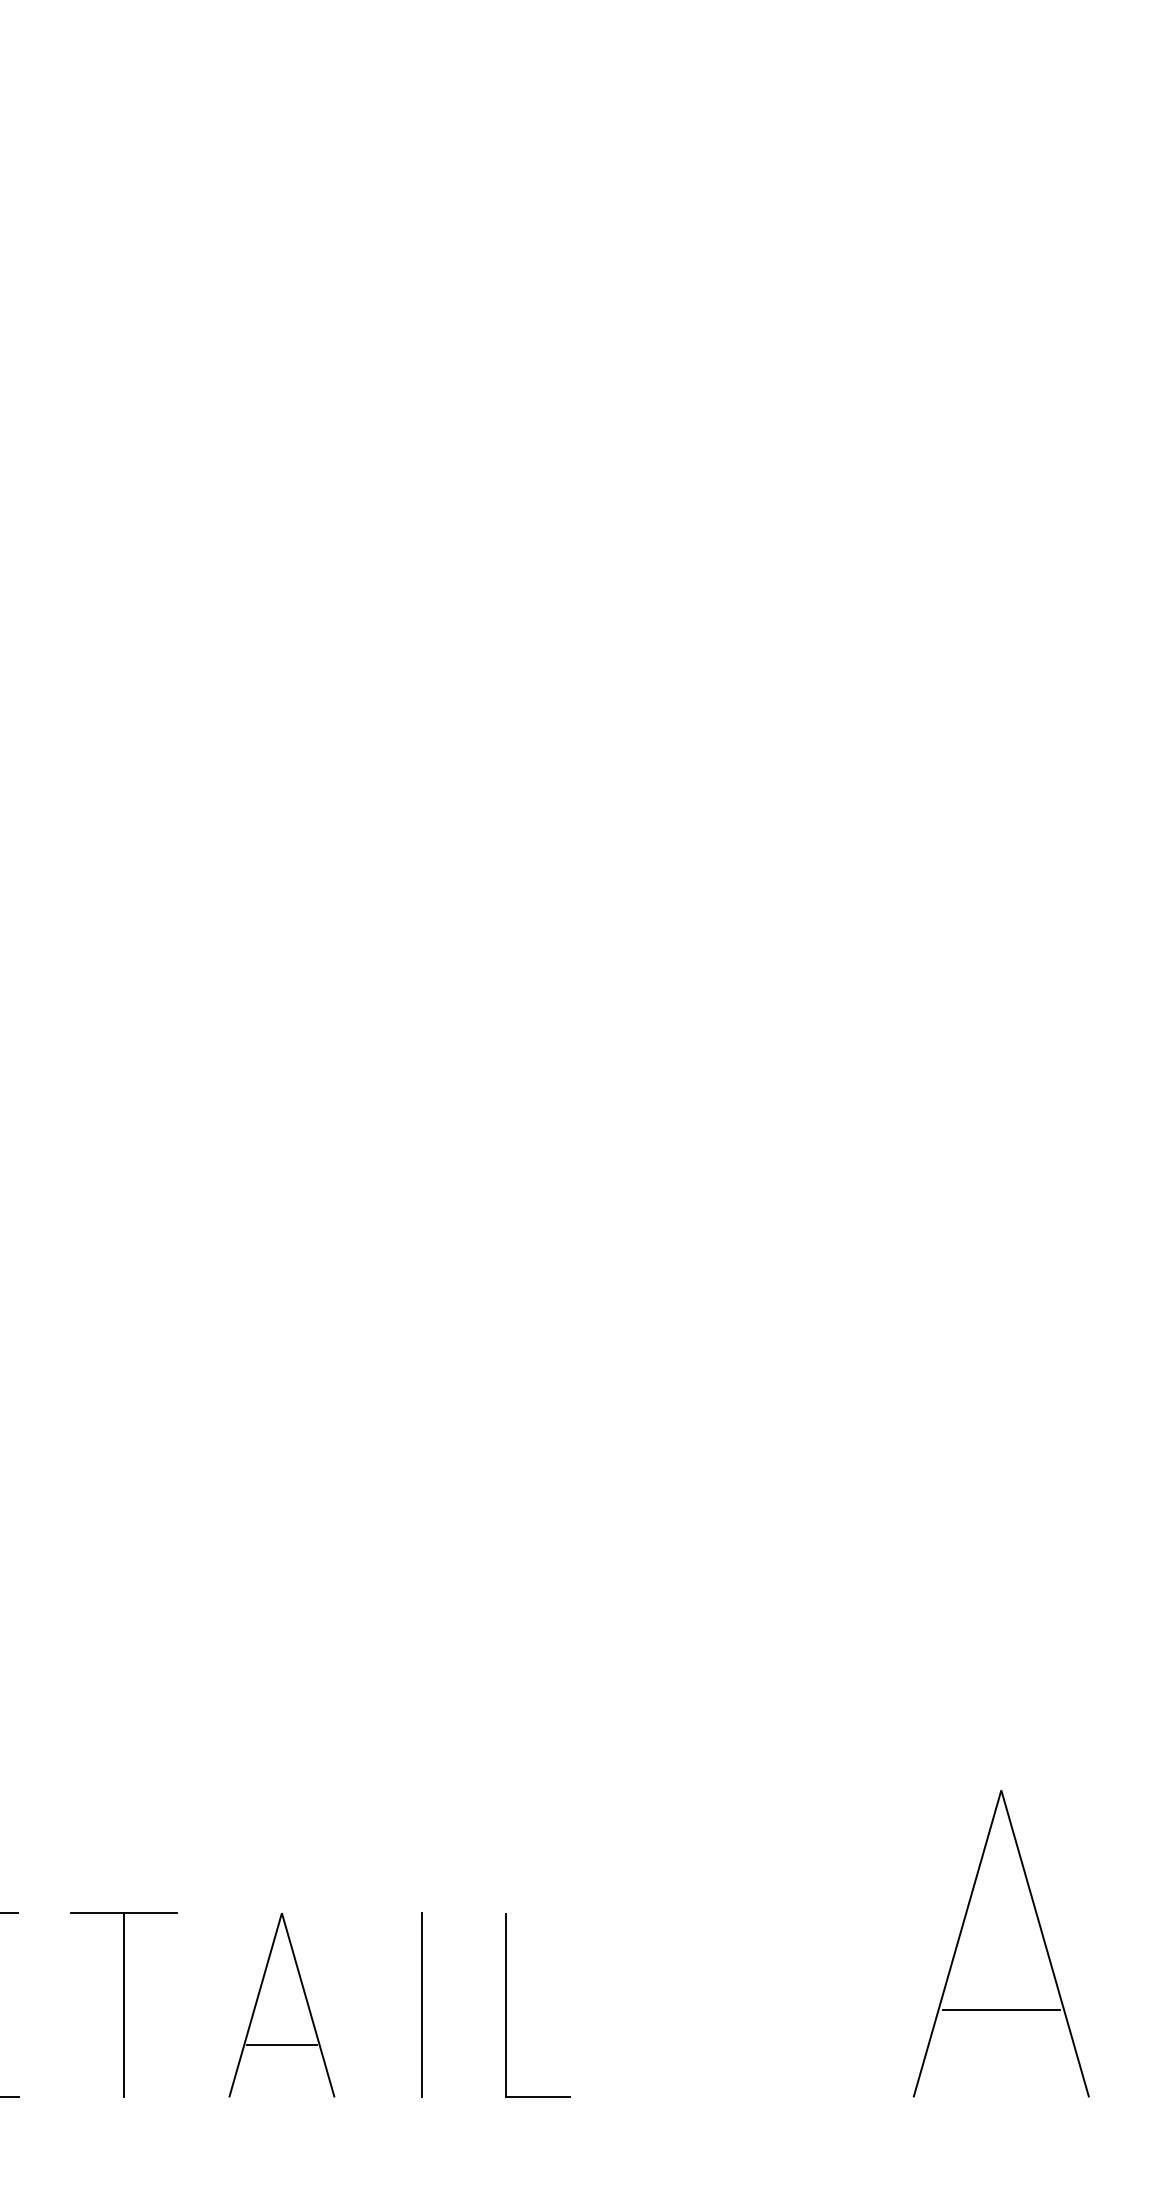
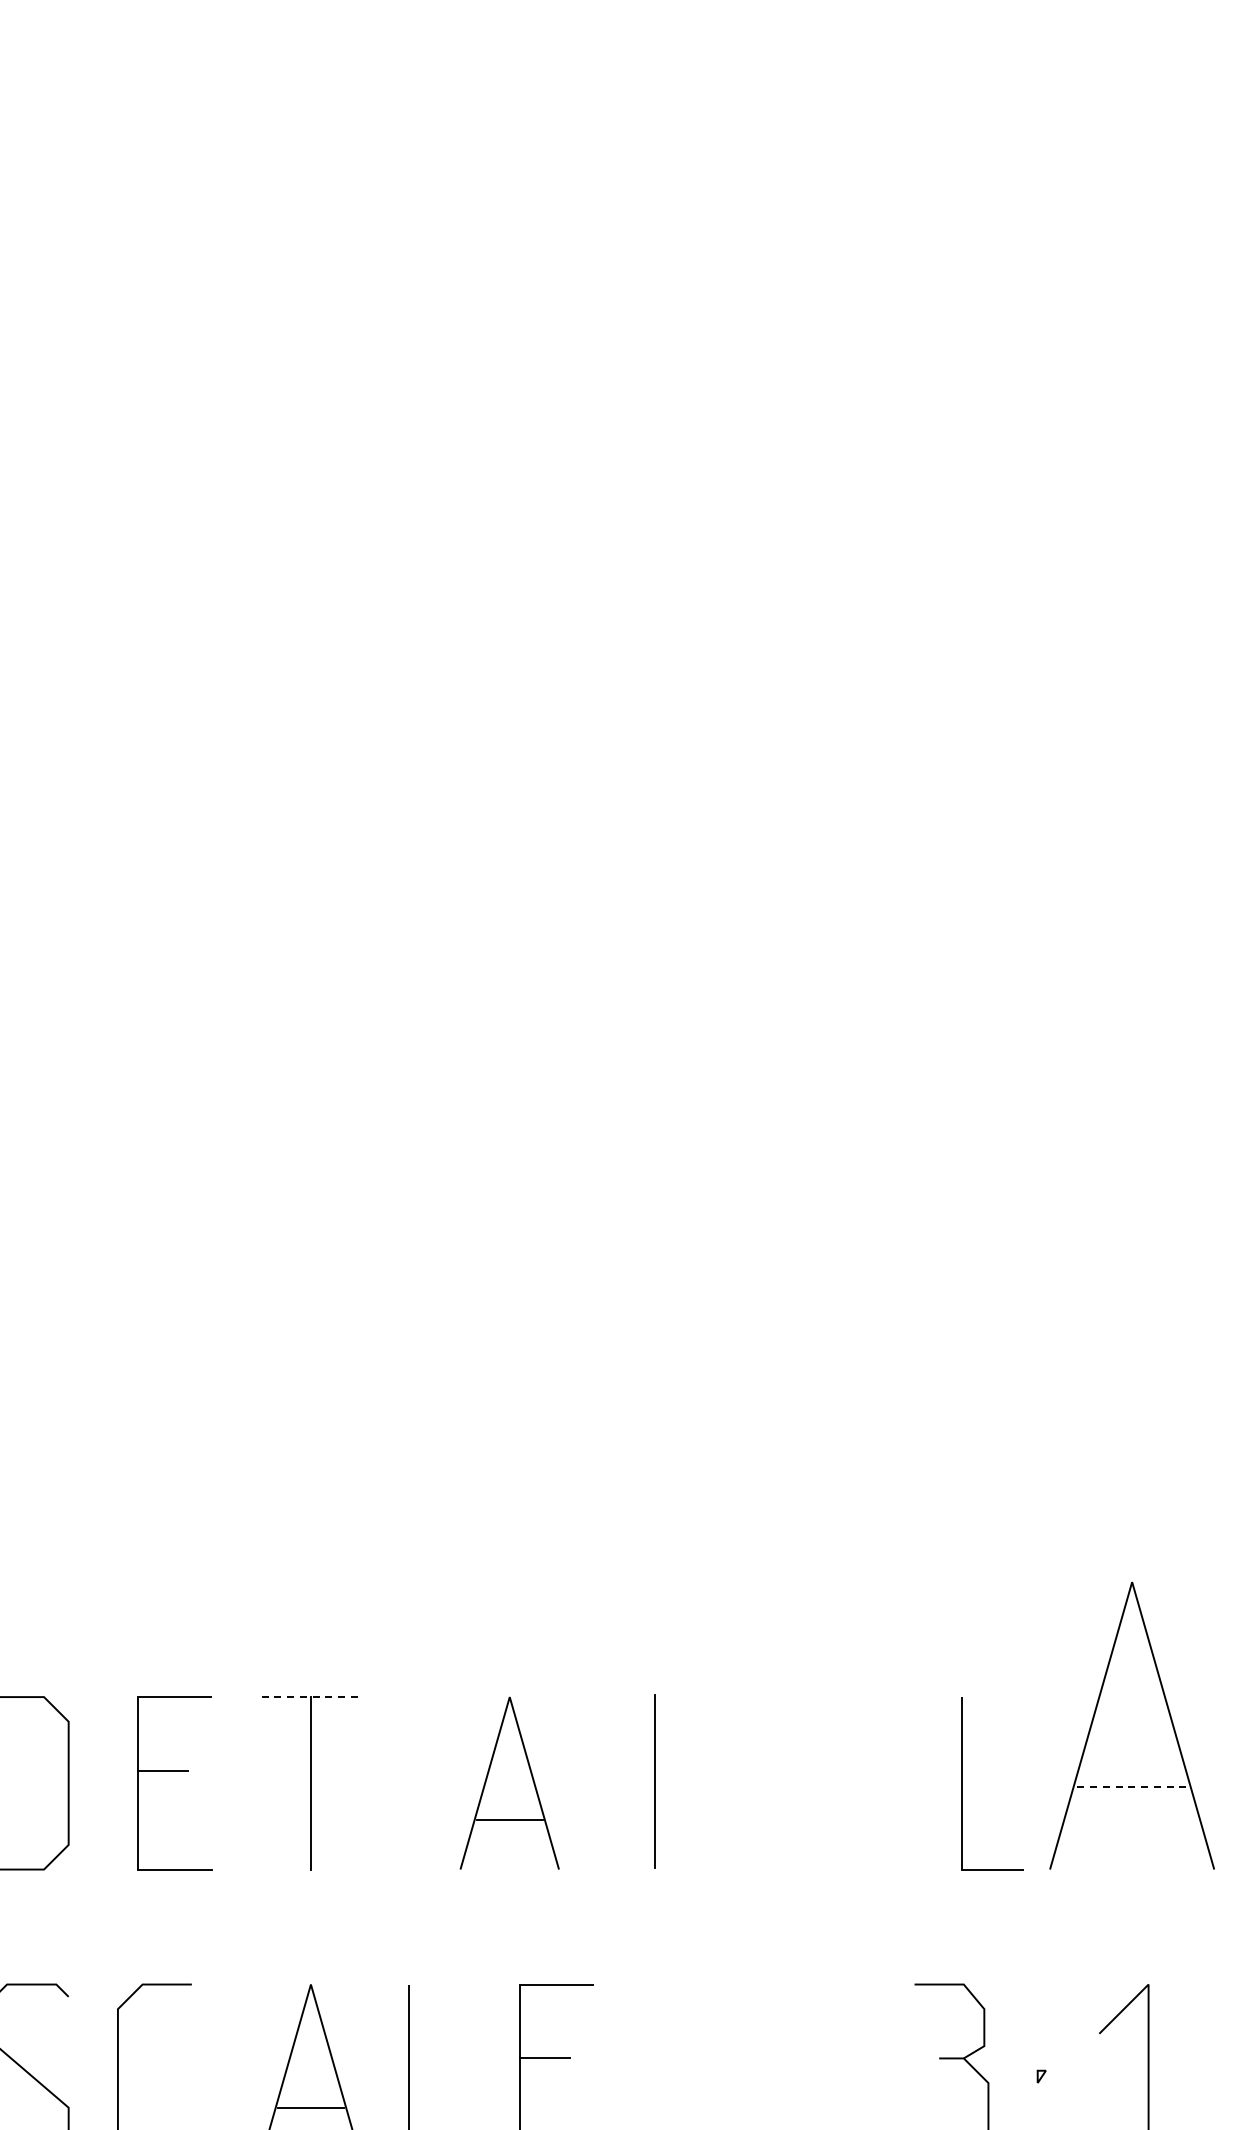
line: (124, 1913) -> (311, 1697), solid -> dashed
part: (281, 2004) -> (509, 1782), moved
line: (421, 2005) -> (654, 1781), moved
line: (506, 2005) -> (962, 1783), moved
line: (1001, 2009) -> (1132, 1787), solid -> dashed

